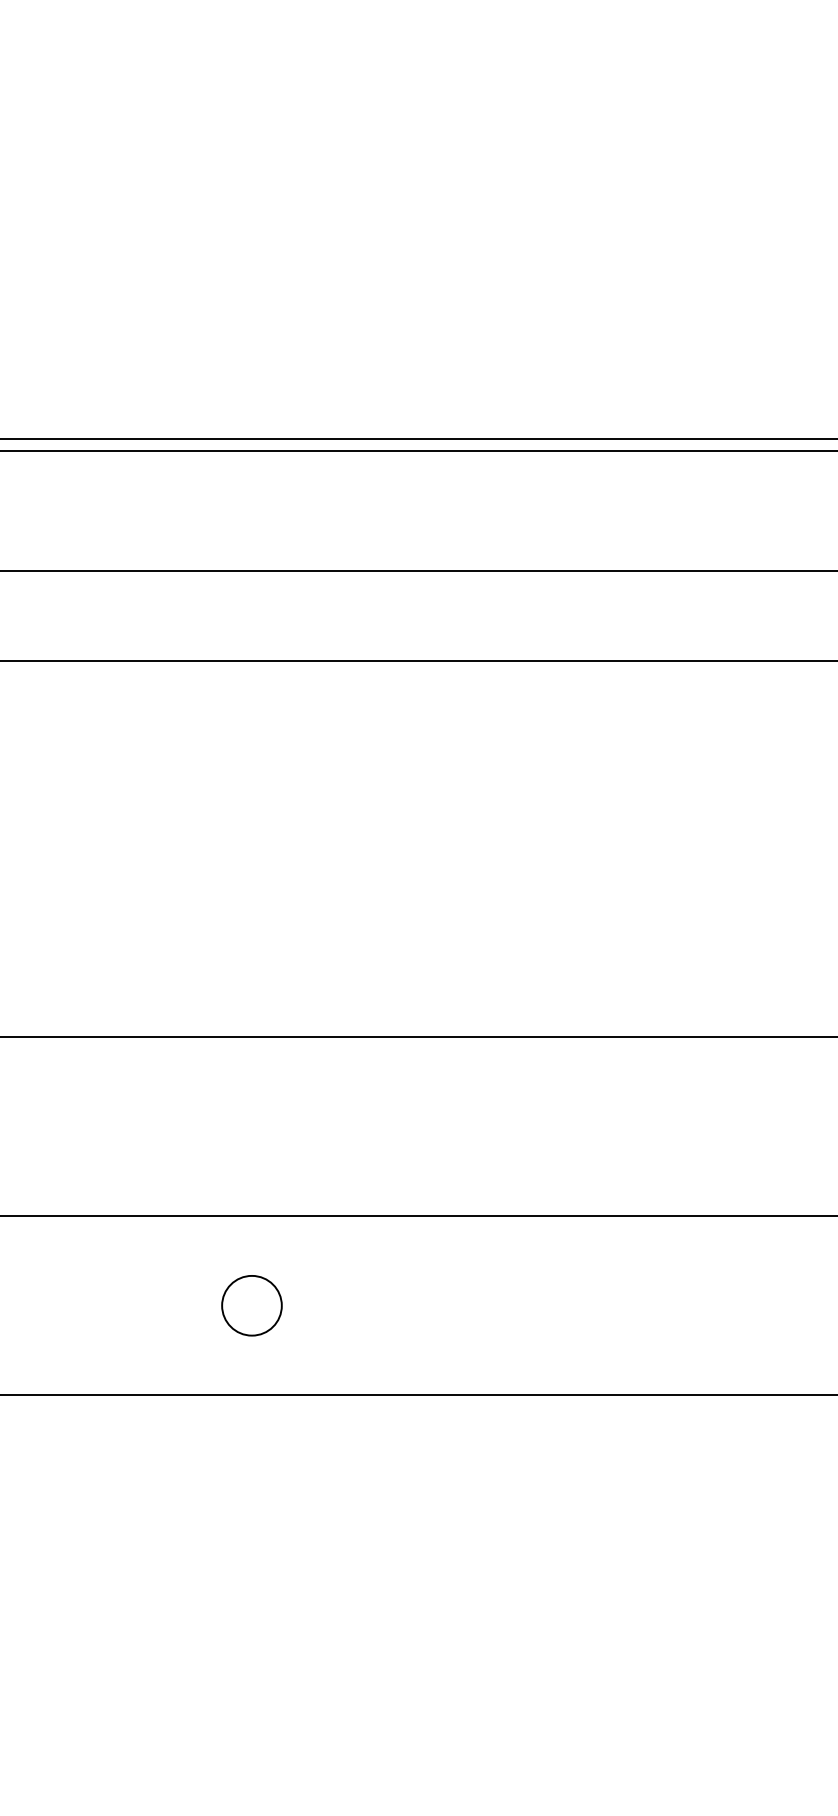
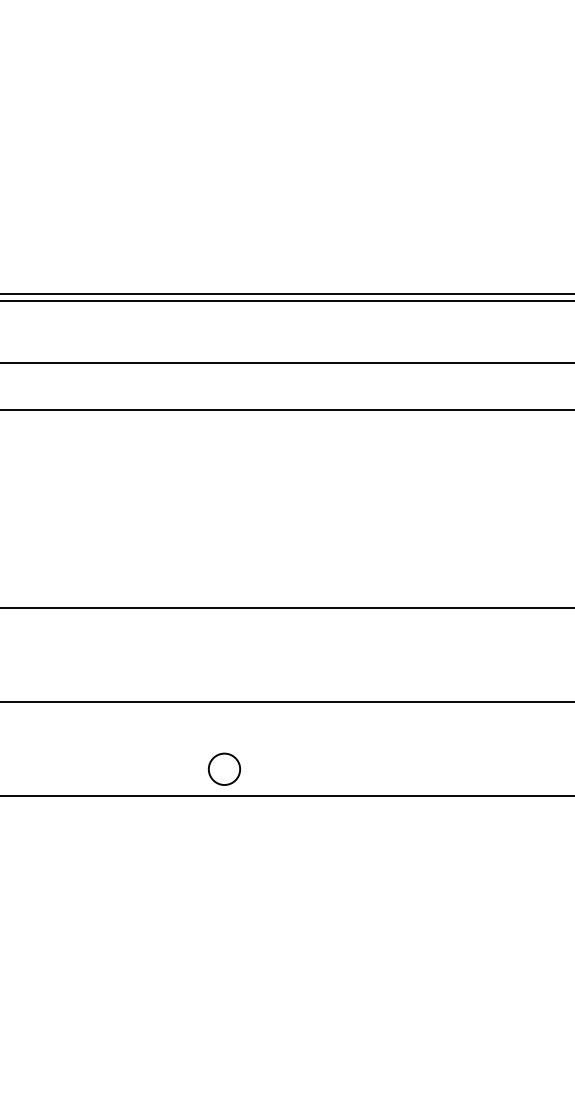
part: (251, 1304) -> (224, 768), moved

